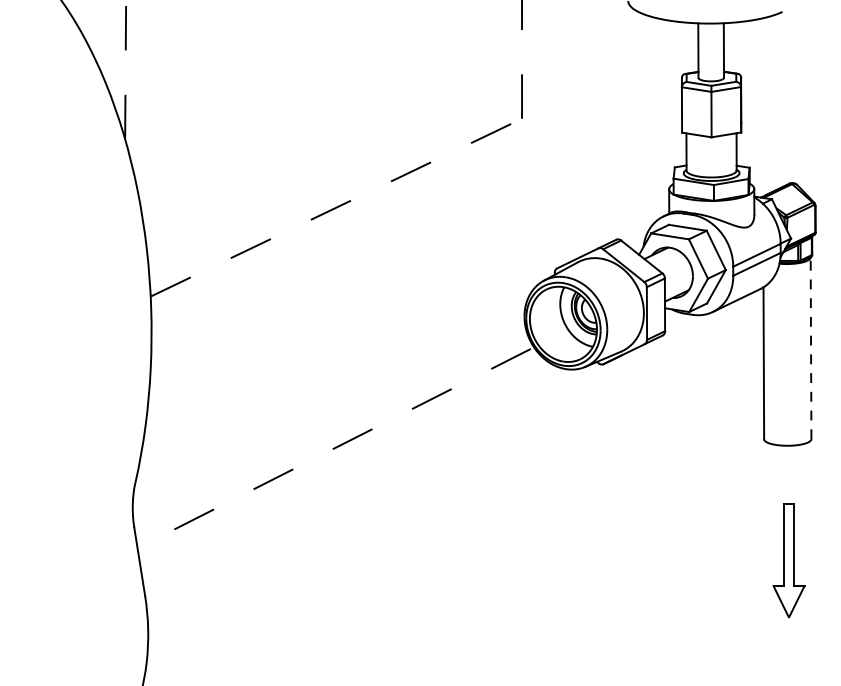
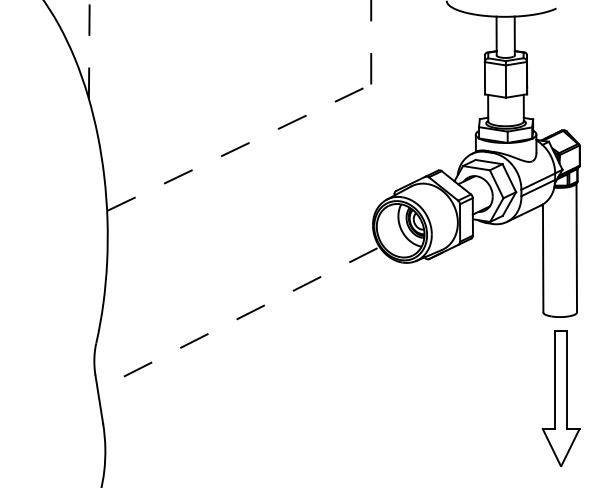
line: (810, 347) -> (576, 247), dashed -> solid
part: (788, 560) -> (560, 398), size x1.67

